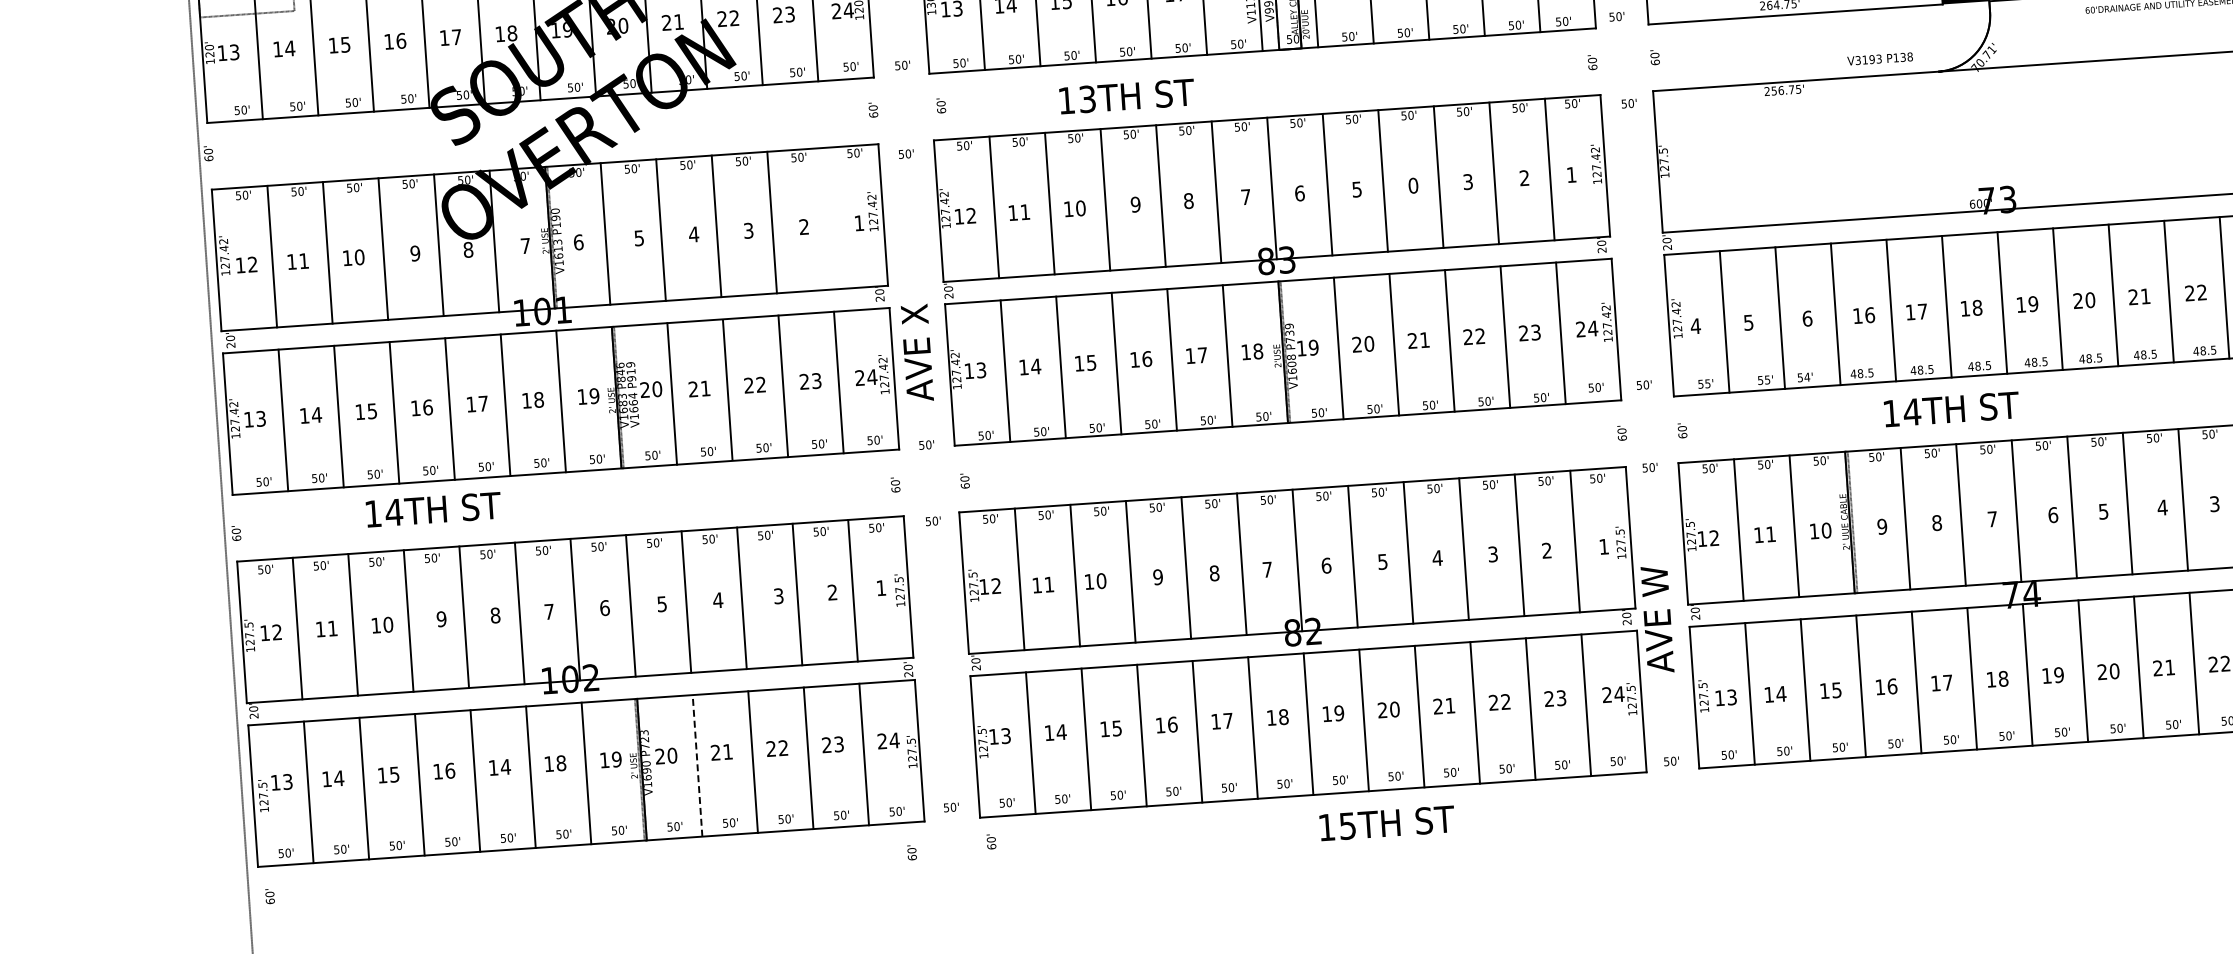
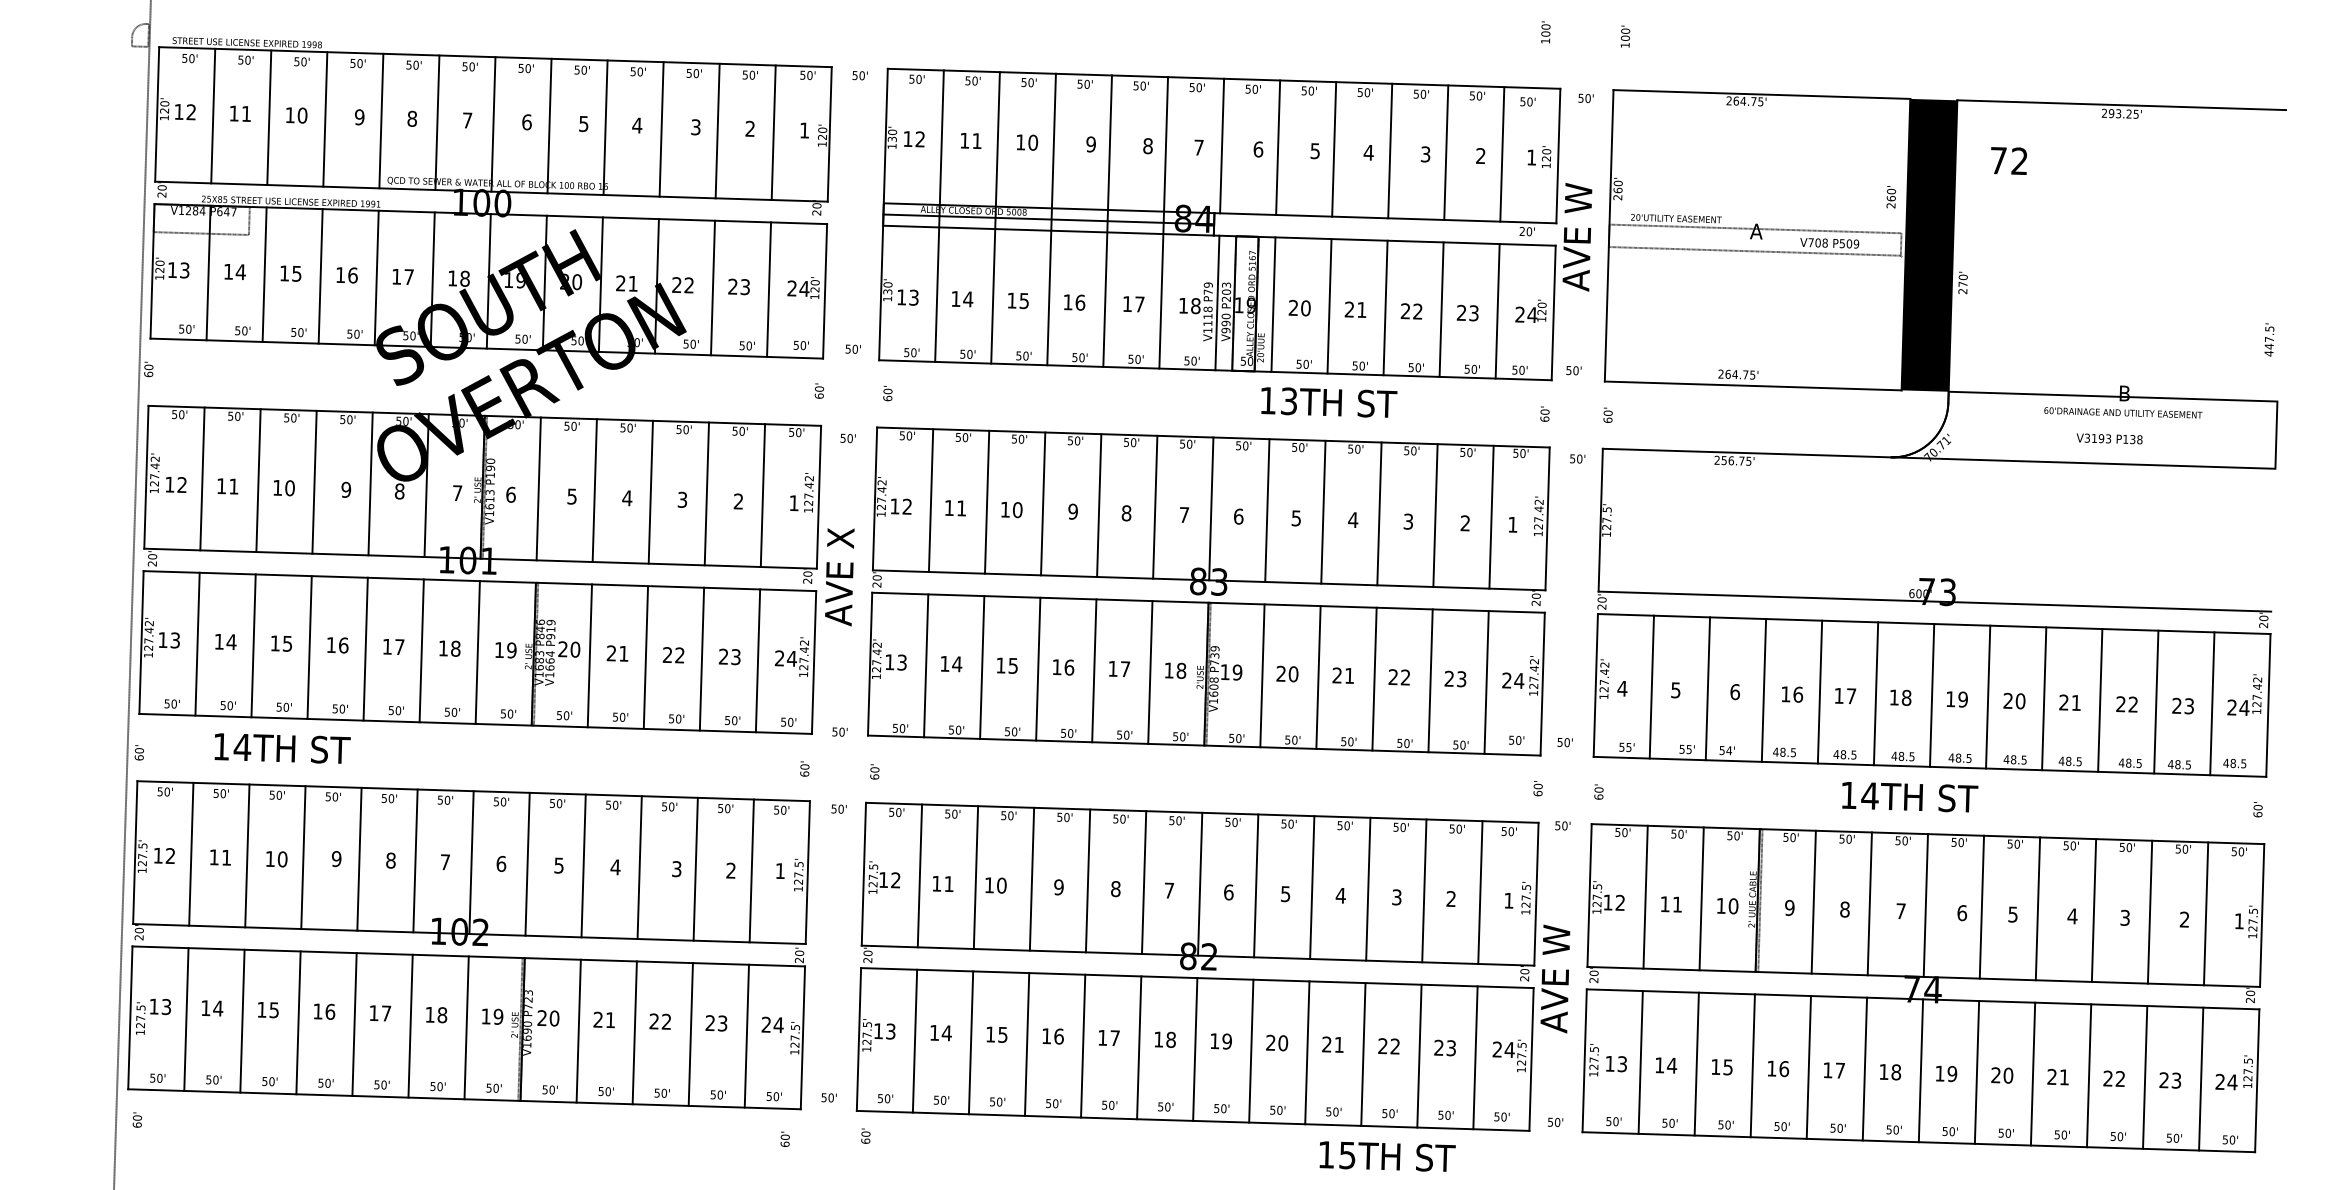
text: (1880, 58) -> (2109, 438), moved
text: (1127, 96) -> (1329, 402), moved
text: (1413, 186) -> (1353, 520), 0 -> 4
line: (827, 218) -> (762, 495), added
text: (917, 353) -> (839, 577), moved
text: (1952, 409) -> (1910, 797), moved
text: (433, 509) -> (282, 748), moved
line: (697, 765) -> (578, 1030), dashed -> solid
text: (505, 767) -> (386, 1013), 14 -> 17
text: (1387, 823) -> (1387, 1156), moved

